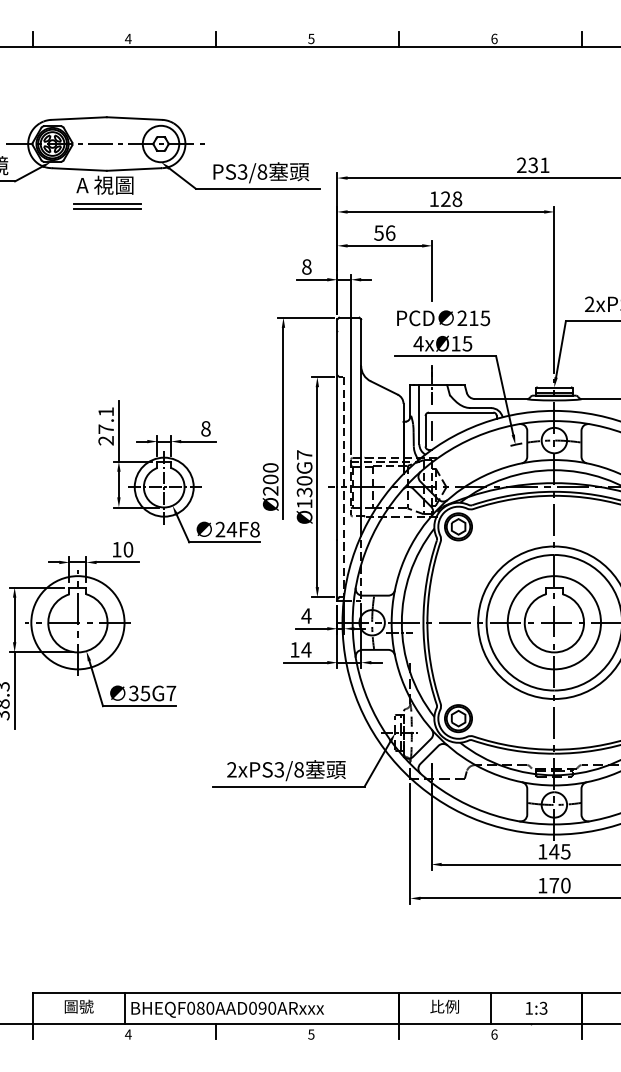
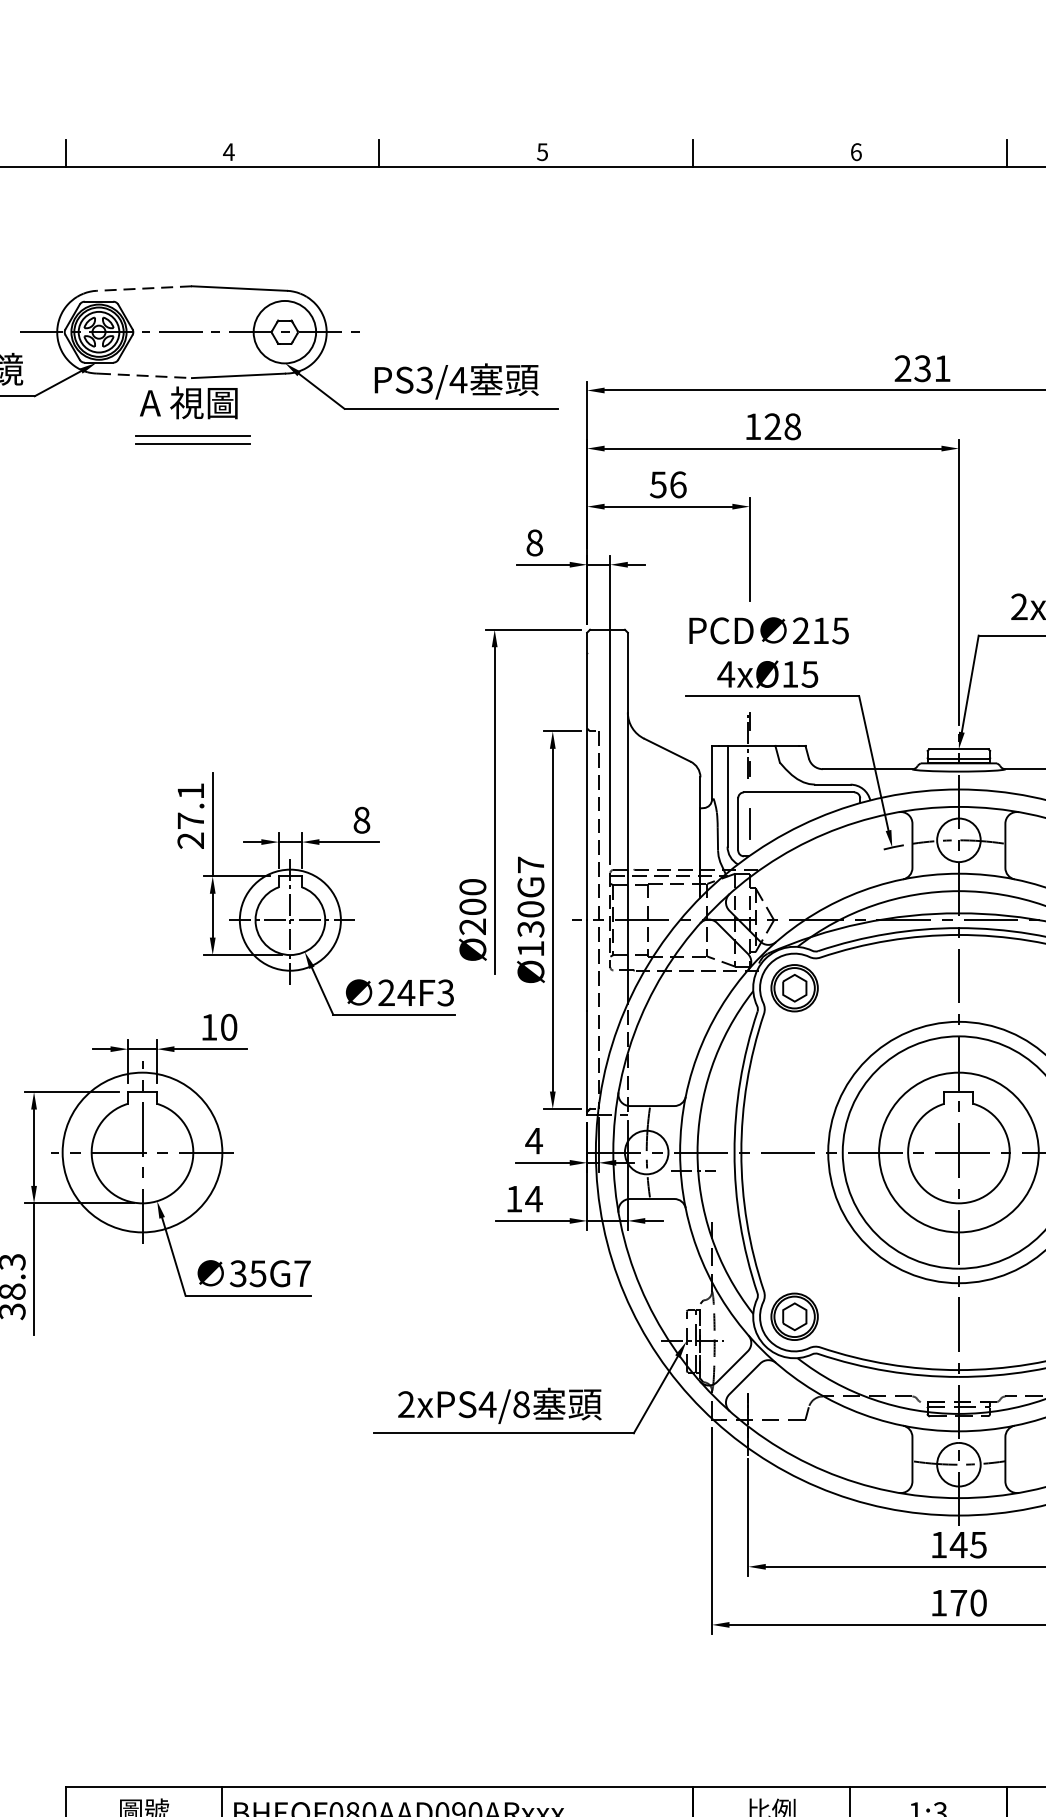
line: (79, 118) -> (145, 288), solid -> dashed
line: (80, 169) -> (146, 375), solid -> dashed
text: (262, 171) -> (458, 379), PS3/8 -> PS3/4
text: (254, 529) -> (445, 992), 24F8 -> 24F3
text: (279, 769) -> (487, 1403), 2xPS3/8 -> 2xPS4/8

